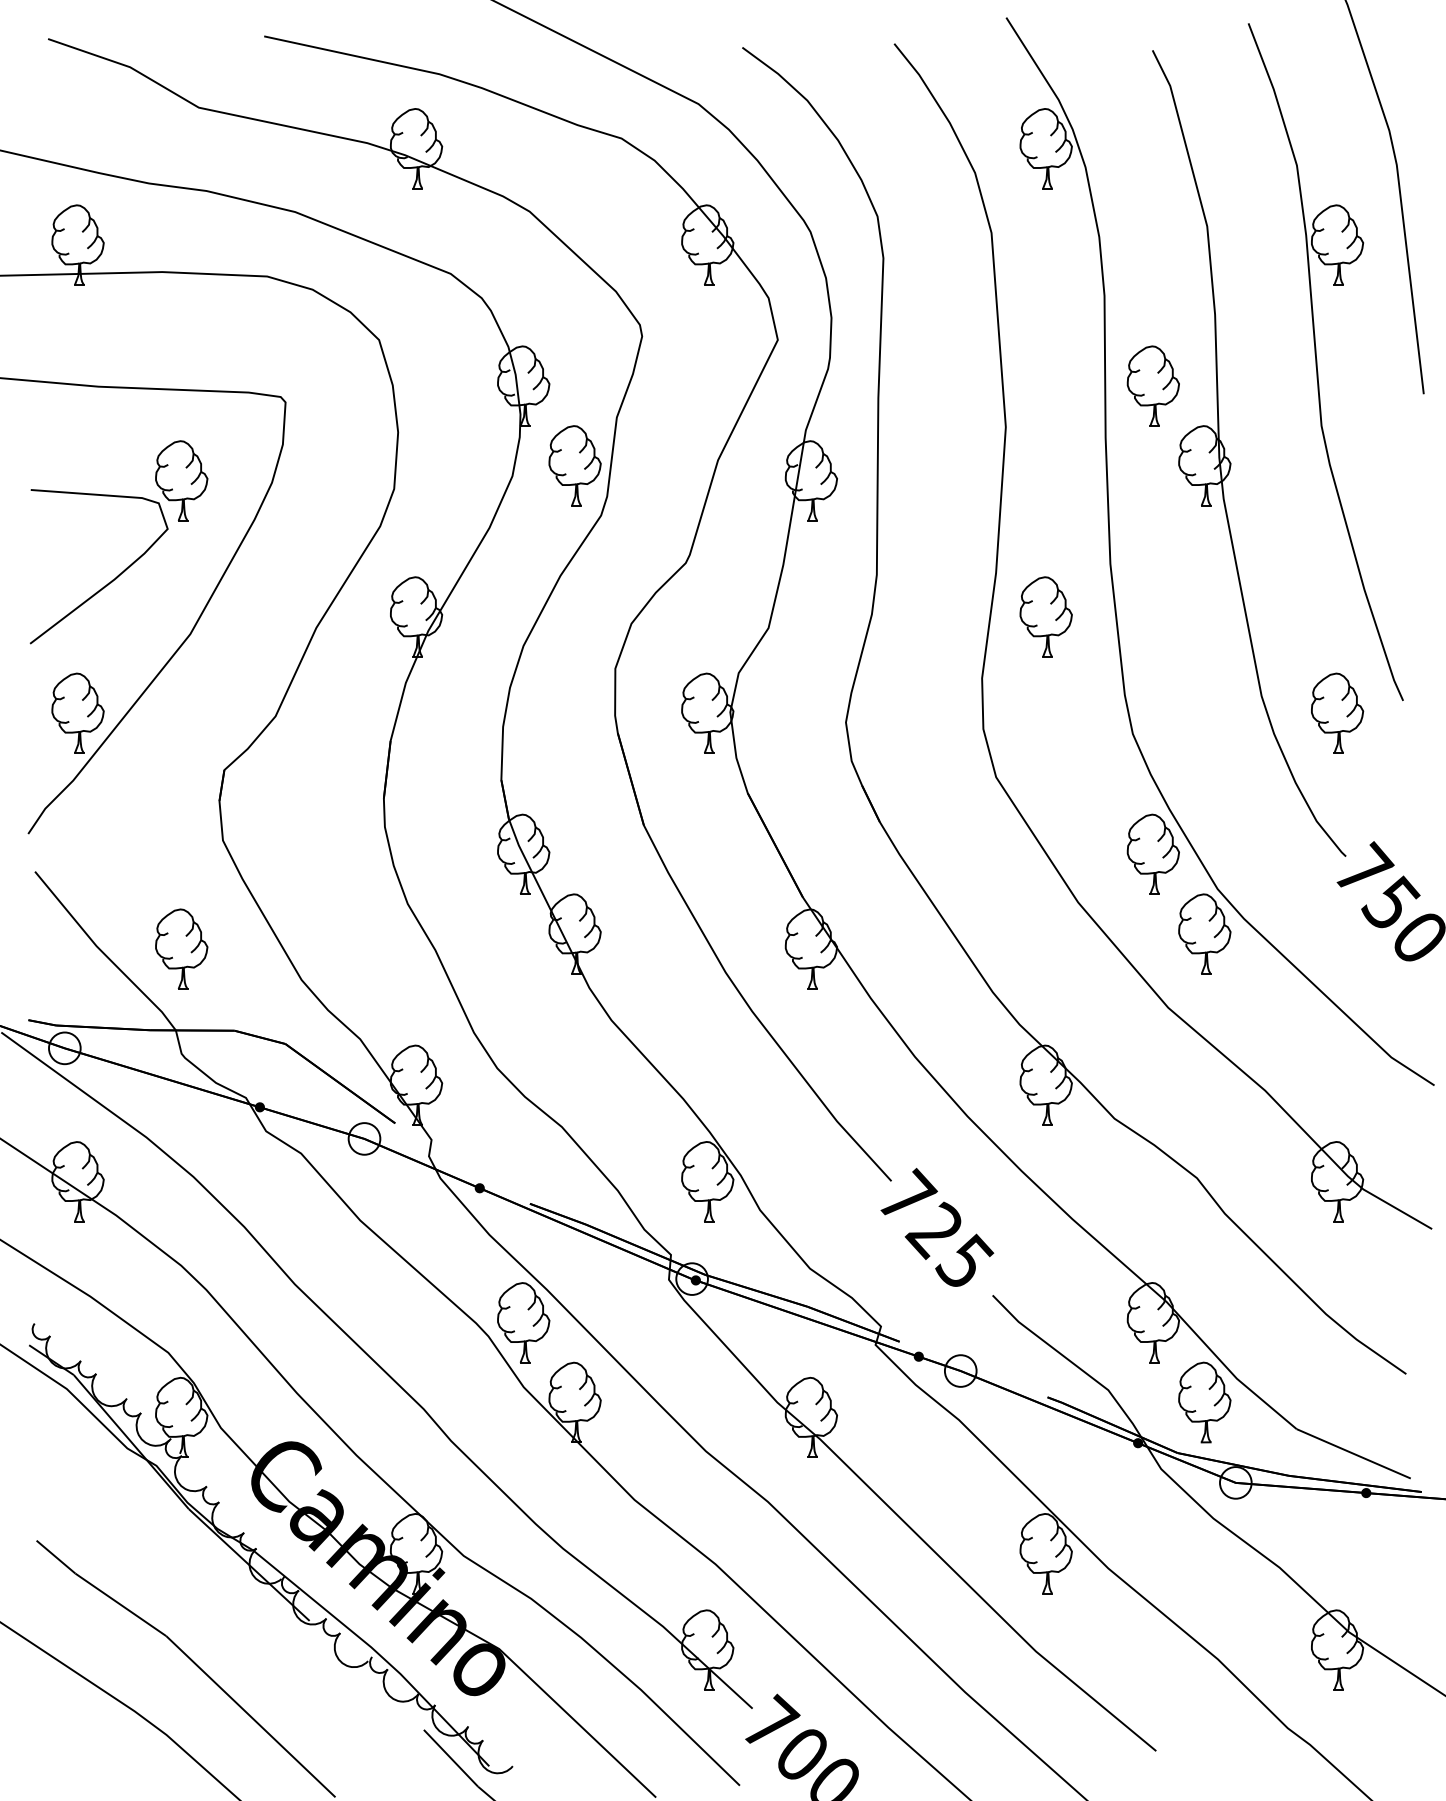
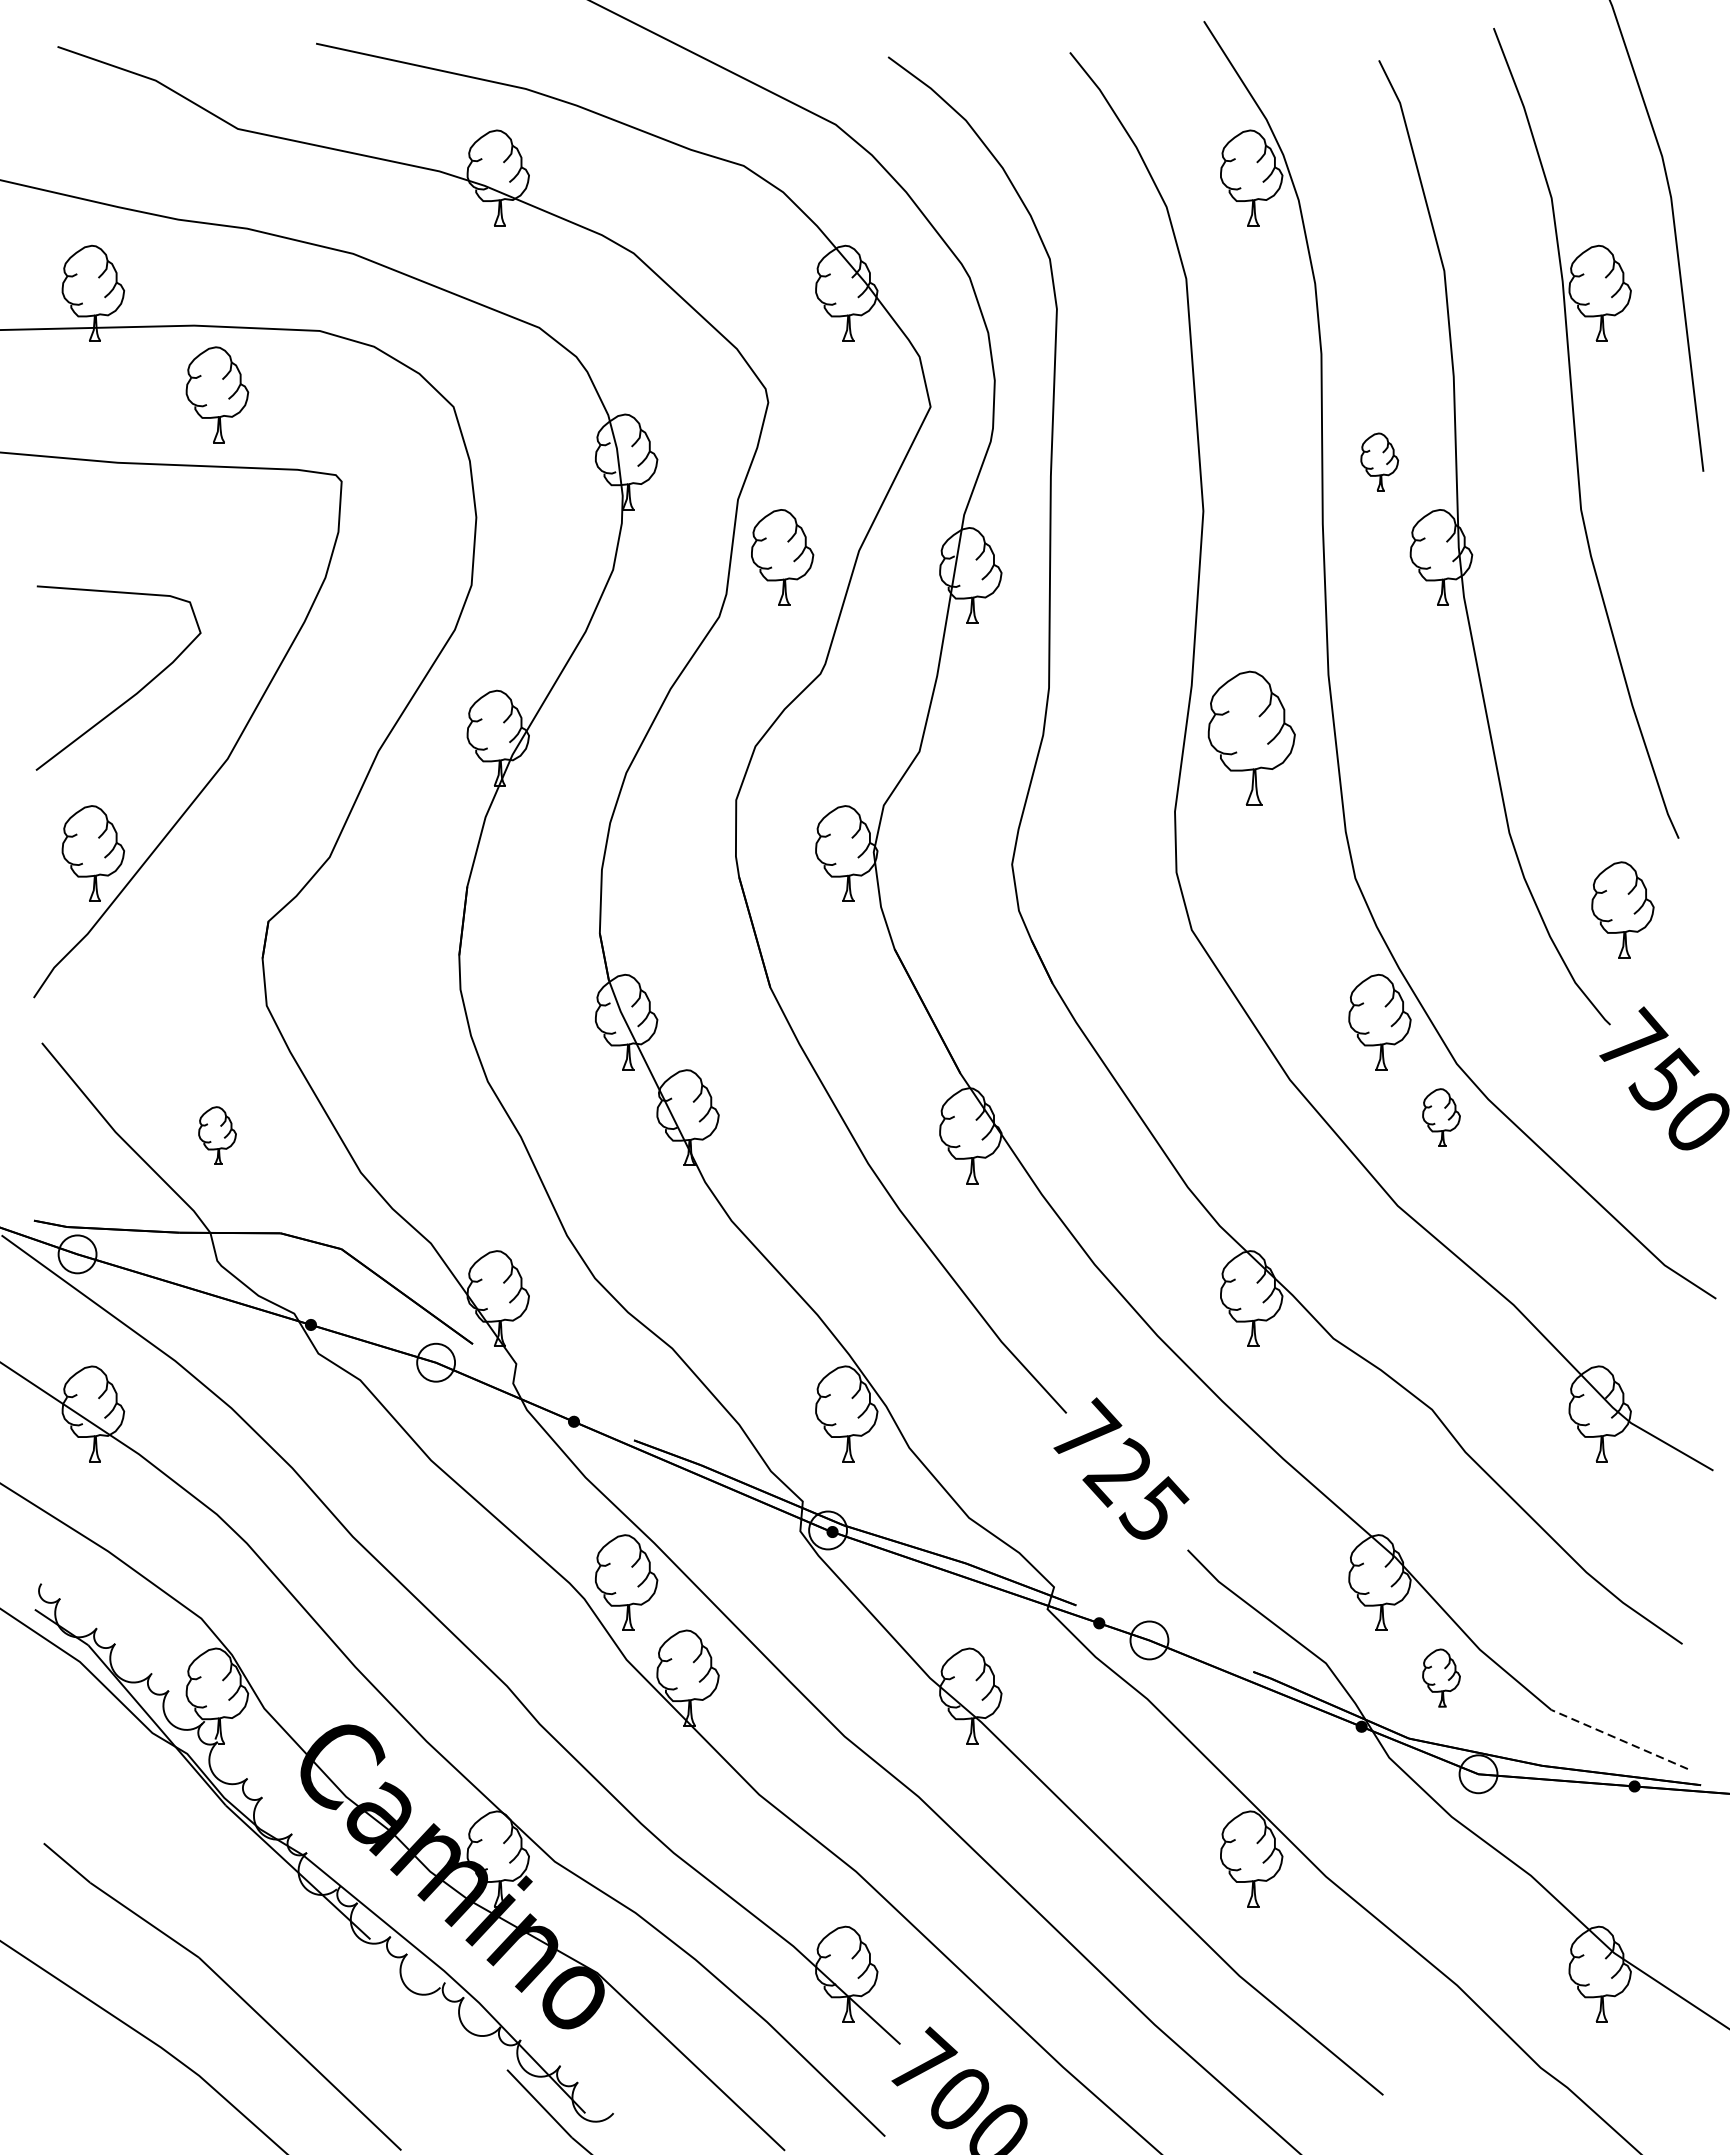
part: (1152, 385) -> (1378, 461), size x0.6
part: (574, 465) -> (781, 557), moved
part: (181, 480) -> (217, 394), moved
part: (1045, 616) -> (1250, 737), size x1.4
part: (1337, 712) -> (1622, 908), moved
part: (1204, 933) -> (1441, 1116), size x0.6
part: (181, 948) -> (217, 1134), size x0.6
part: (1204, 1402) -> (1441, 1678), size x0.6
line: (1353, 1453) -> (1619, 1739), solid -> dashed

